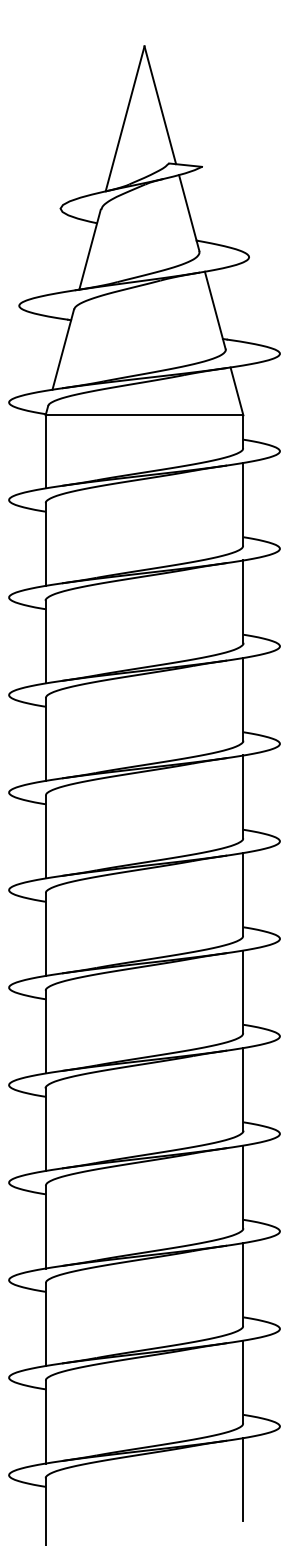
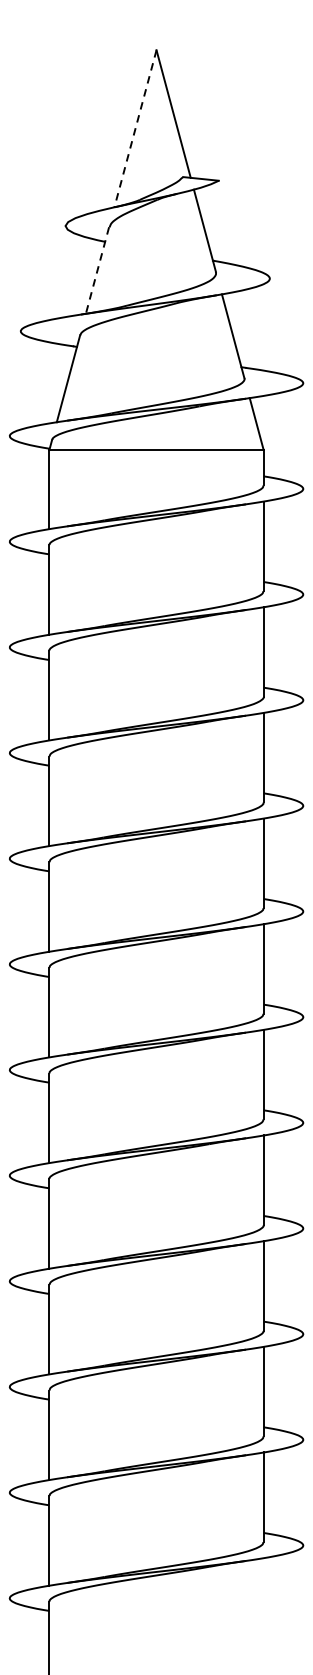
line: (124, 119) -> (134, 129), solid -> dashed
line: (89, 250) -> (96, 271), solid -> dashed
line: (243, 1479) -> (263, 1602), removed

